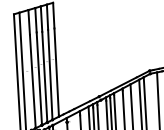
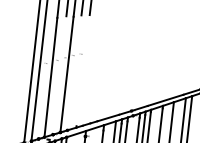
line: (56, 71) -> (83, 69), removed
line: (50, 74) -> (74, 72), removed
line: (38, 78) -> (58, 74), removed

